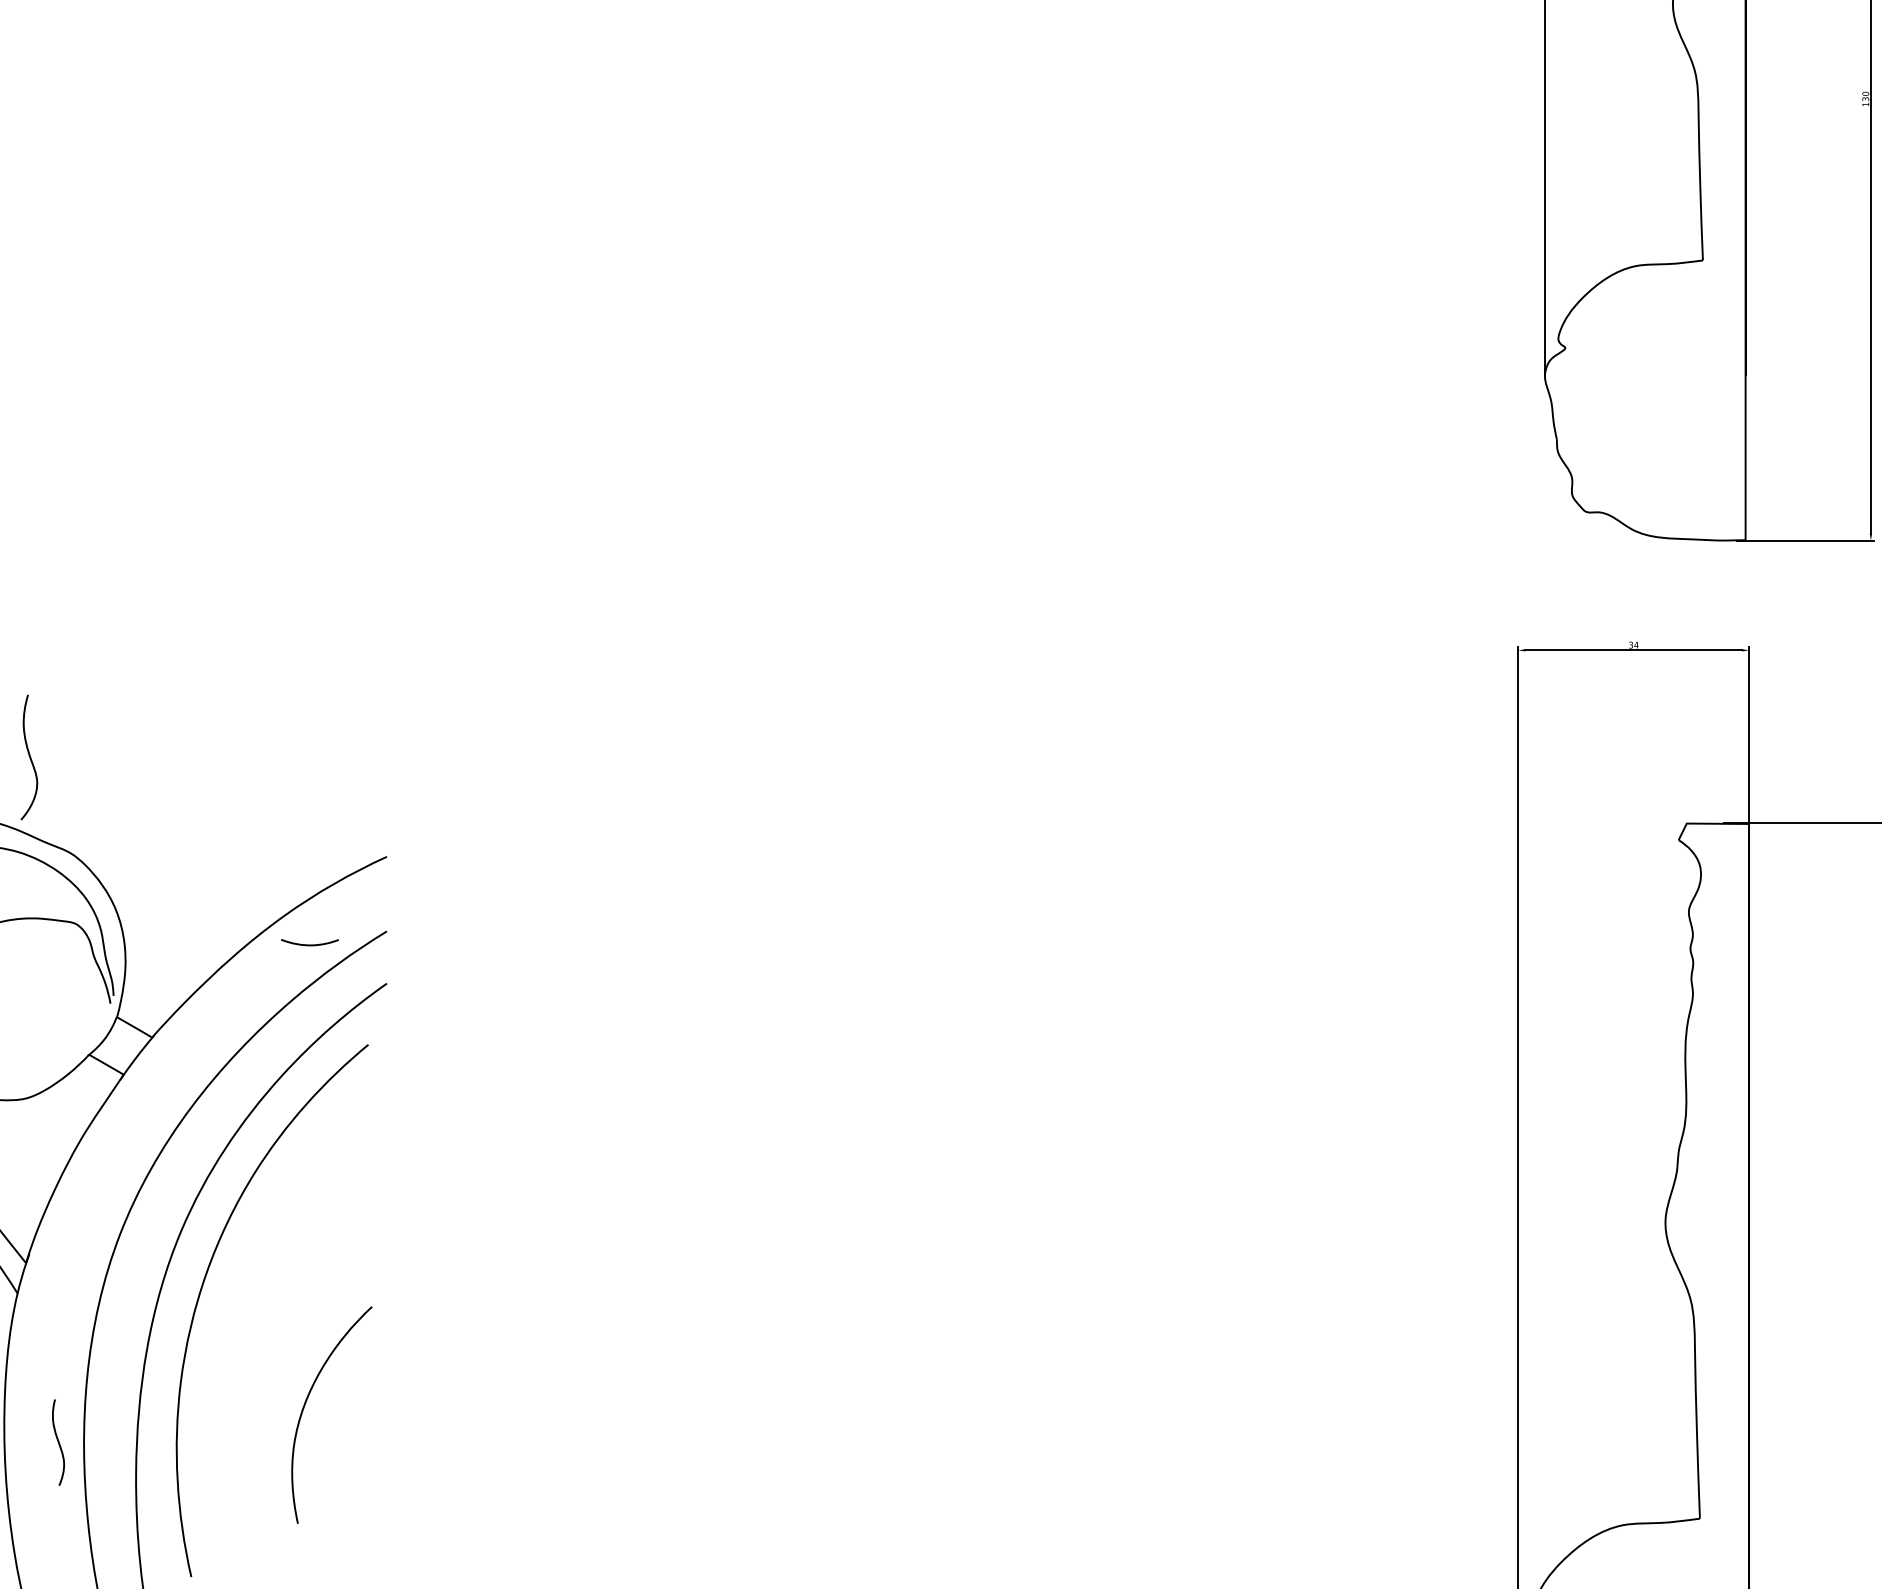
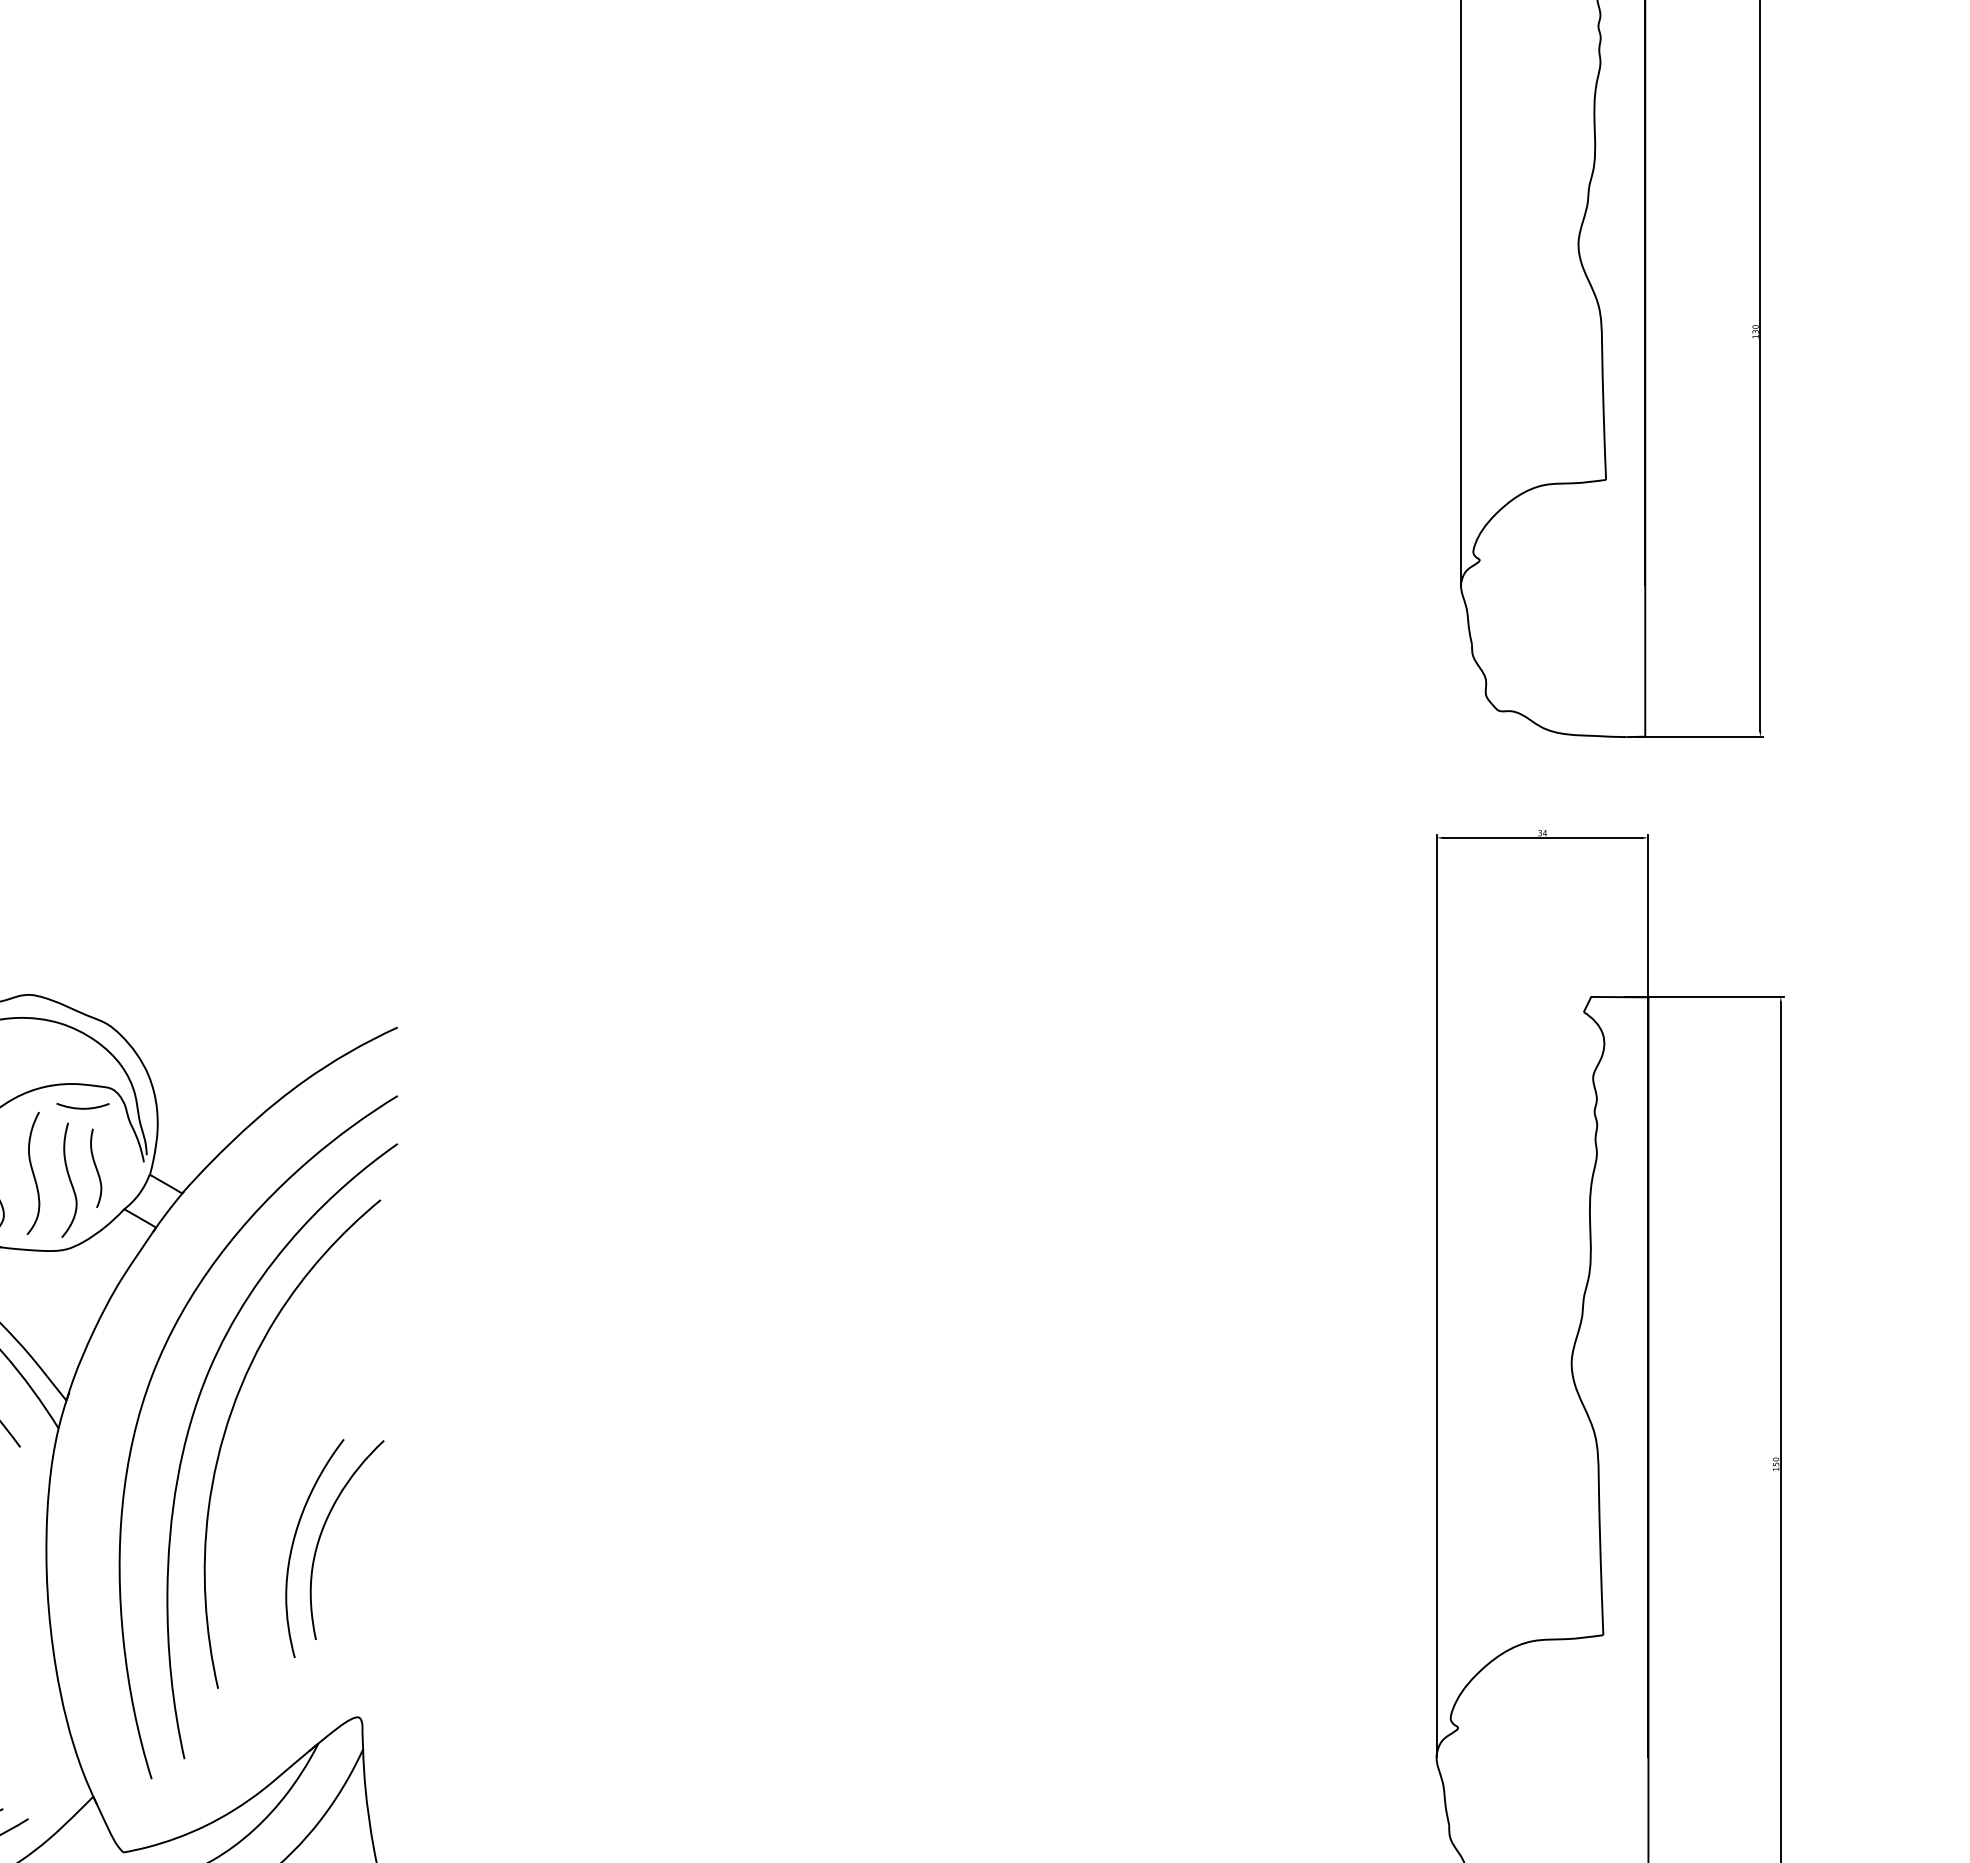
curve: (29, 756) -> (69, 1179), moved
curve: (309, 943) -> (82, 1107), moved
curve: (274, 1417) -> (294, 1542), added
curve: (58, 1442) -> (96, 1168), moved

